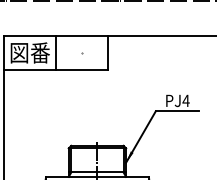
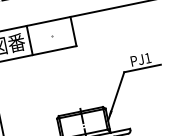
text: (185, 100) -> (147, 58), PJ4 -> PJ1

